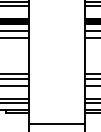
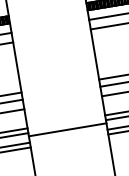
line: (56, 124) -> (67, 130), moved

